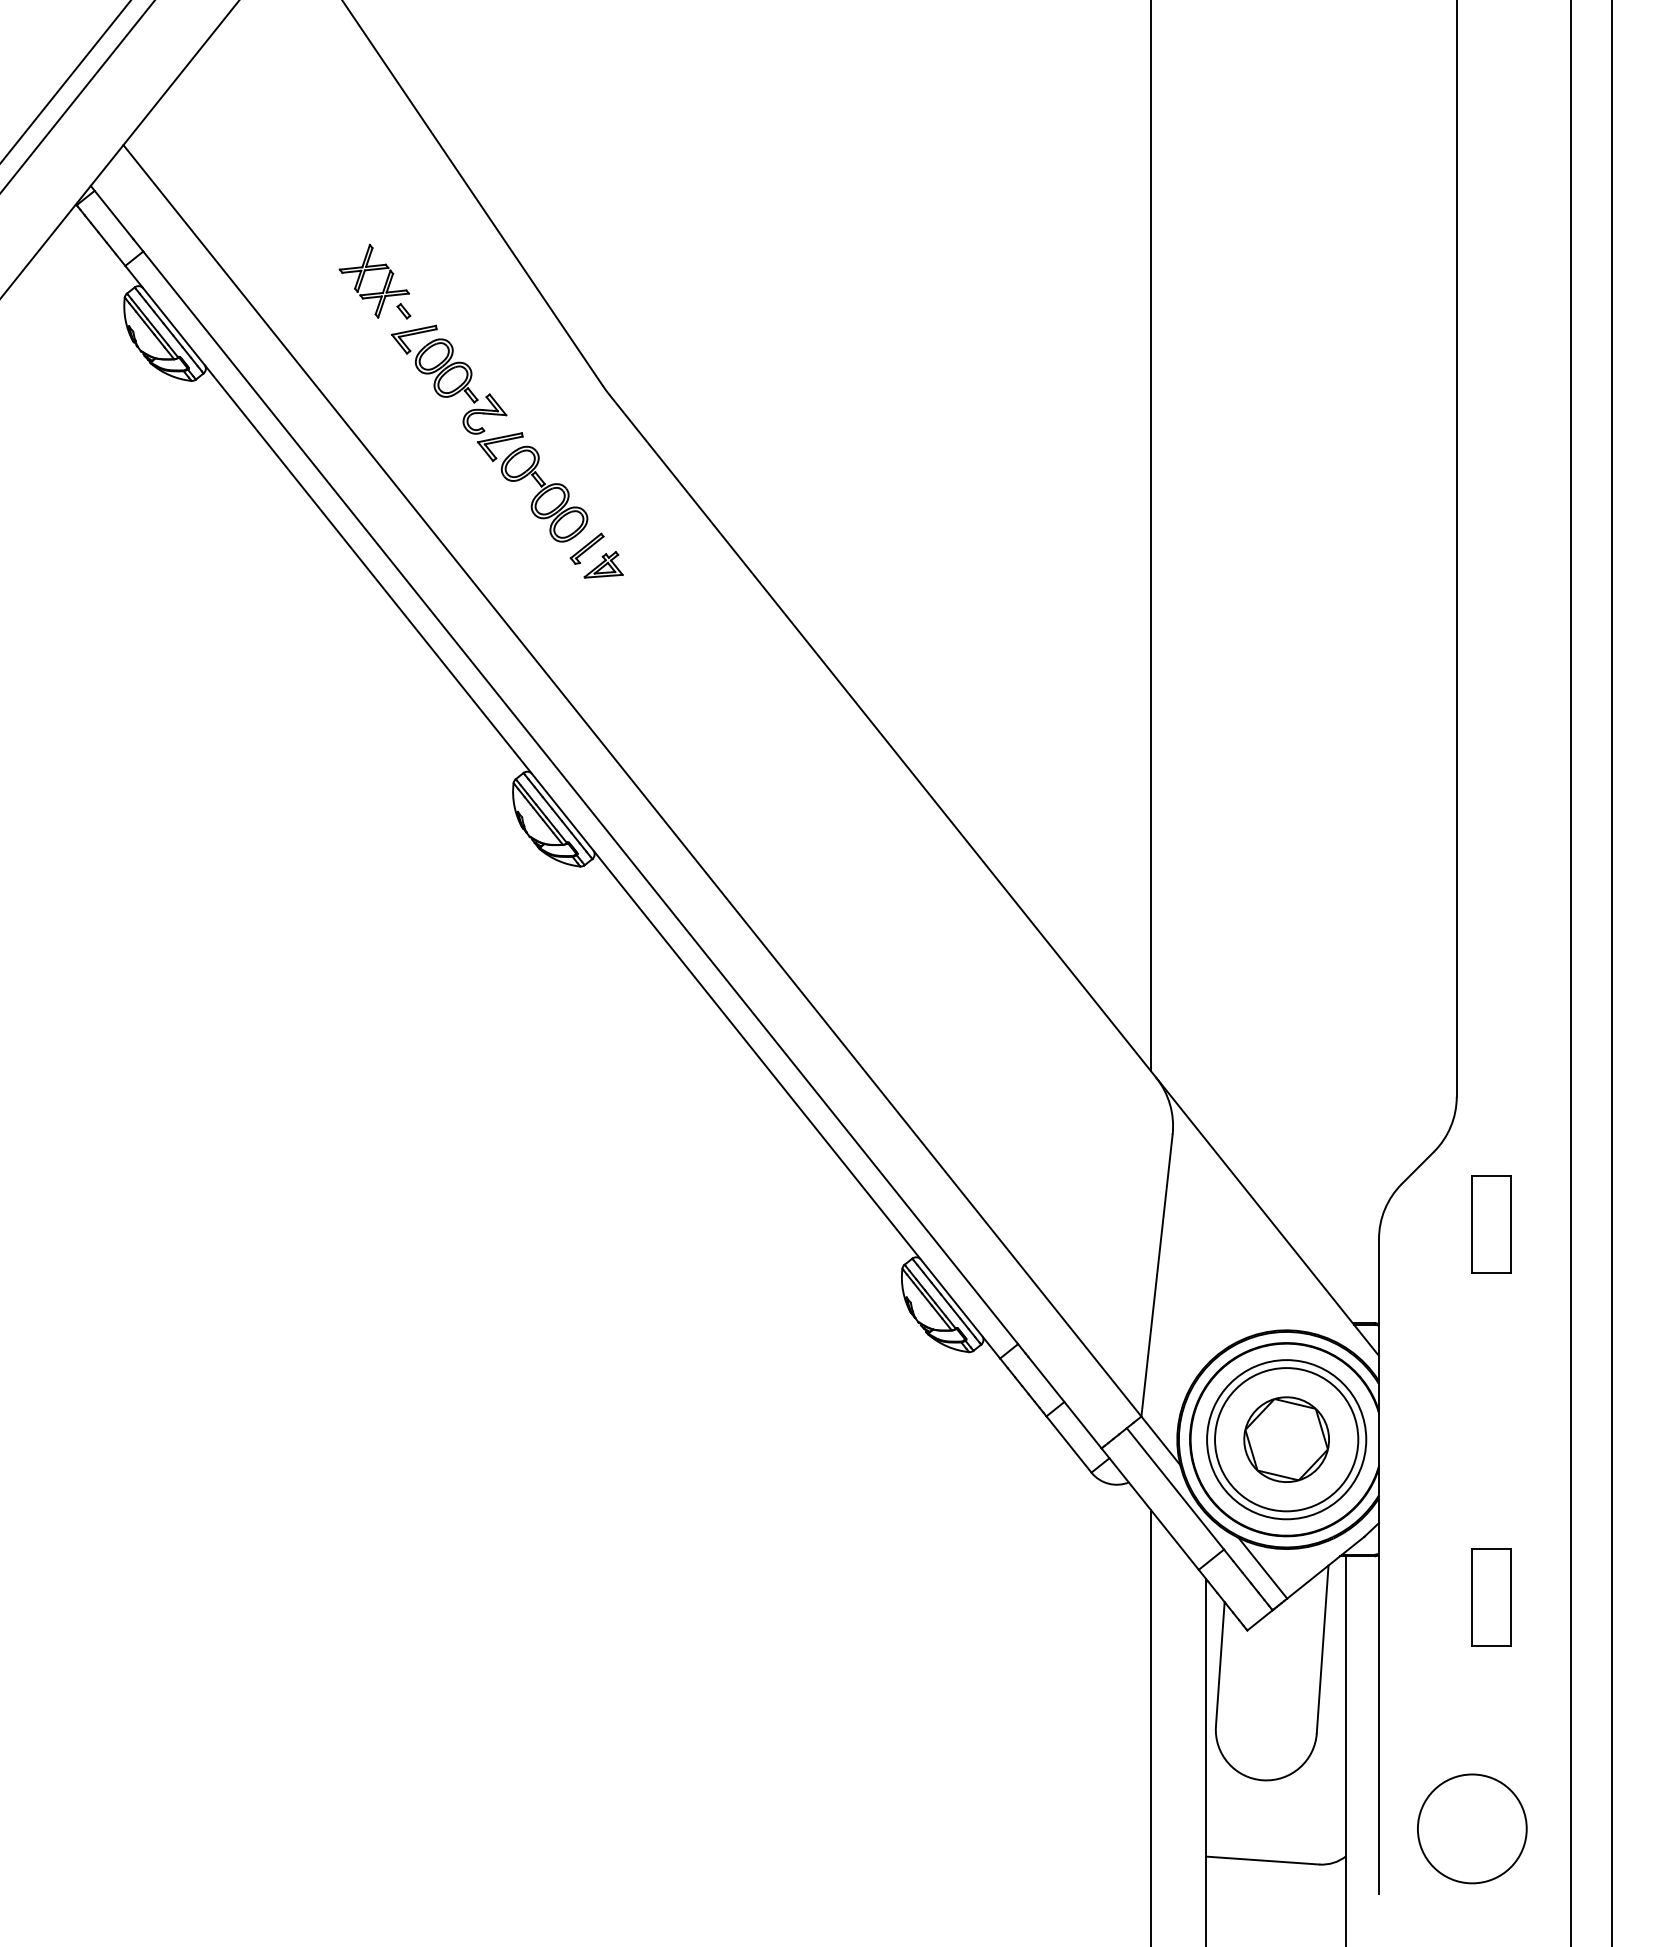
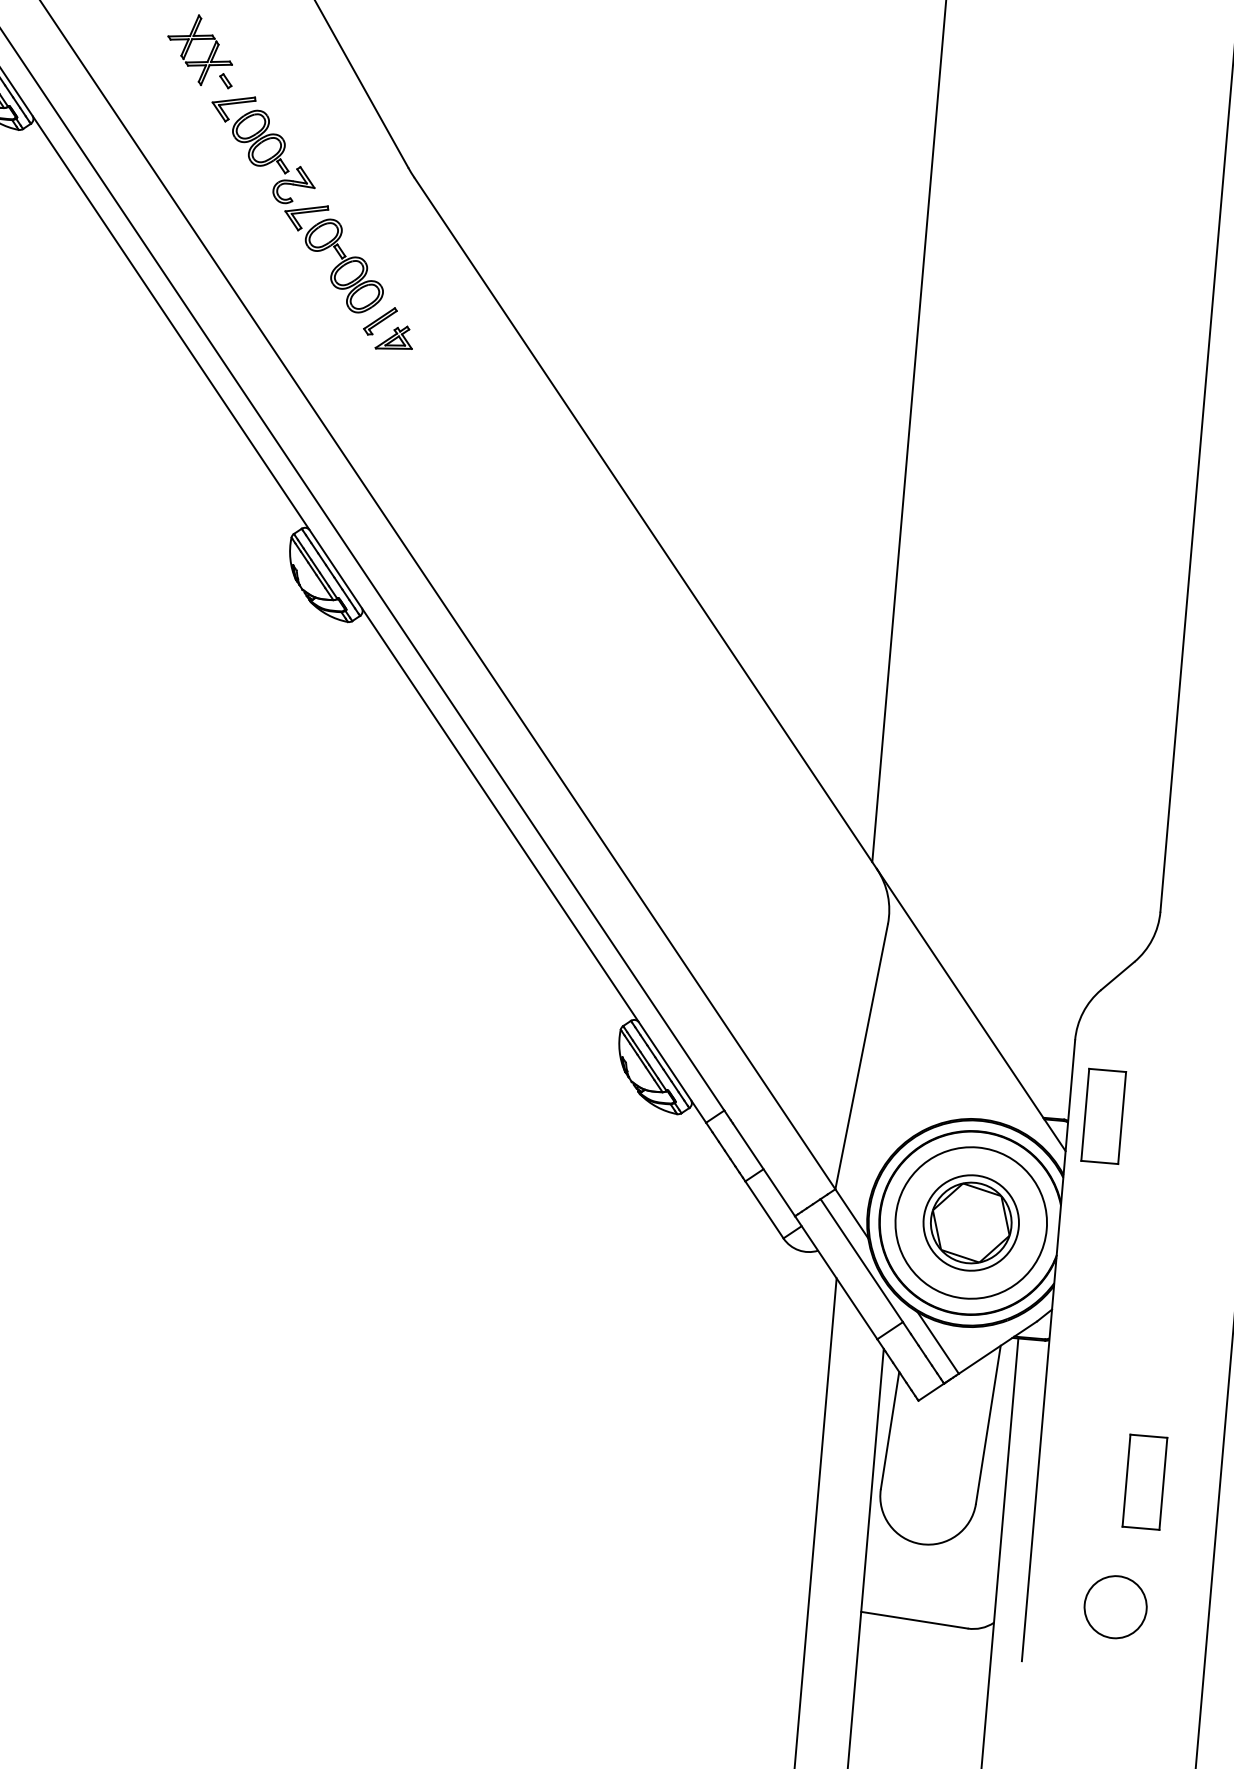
part: (1491, 1224) -> (1103, 1116), moved
circle: (1286, 1439) -> (971, 1222), size x0.7
part: (1491, 1597) -> (1144, 1482), moved
circle: (1471, 1828) -> (1114, 1606), size x0.6

